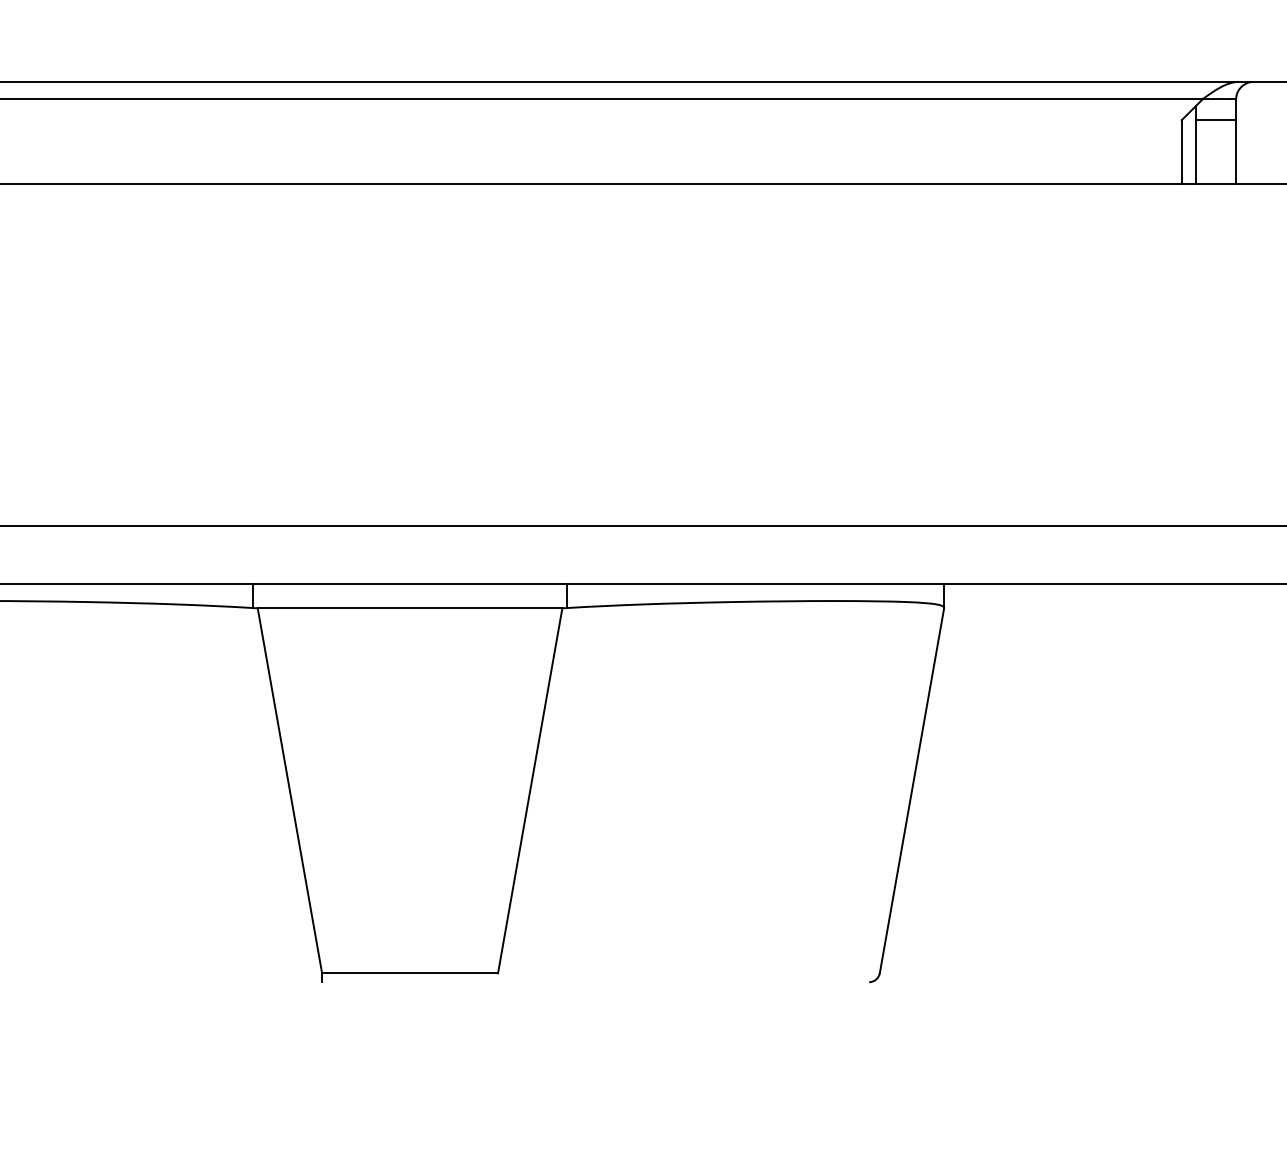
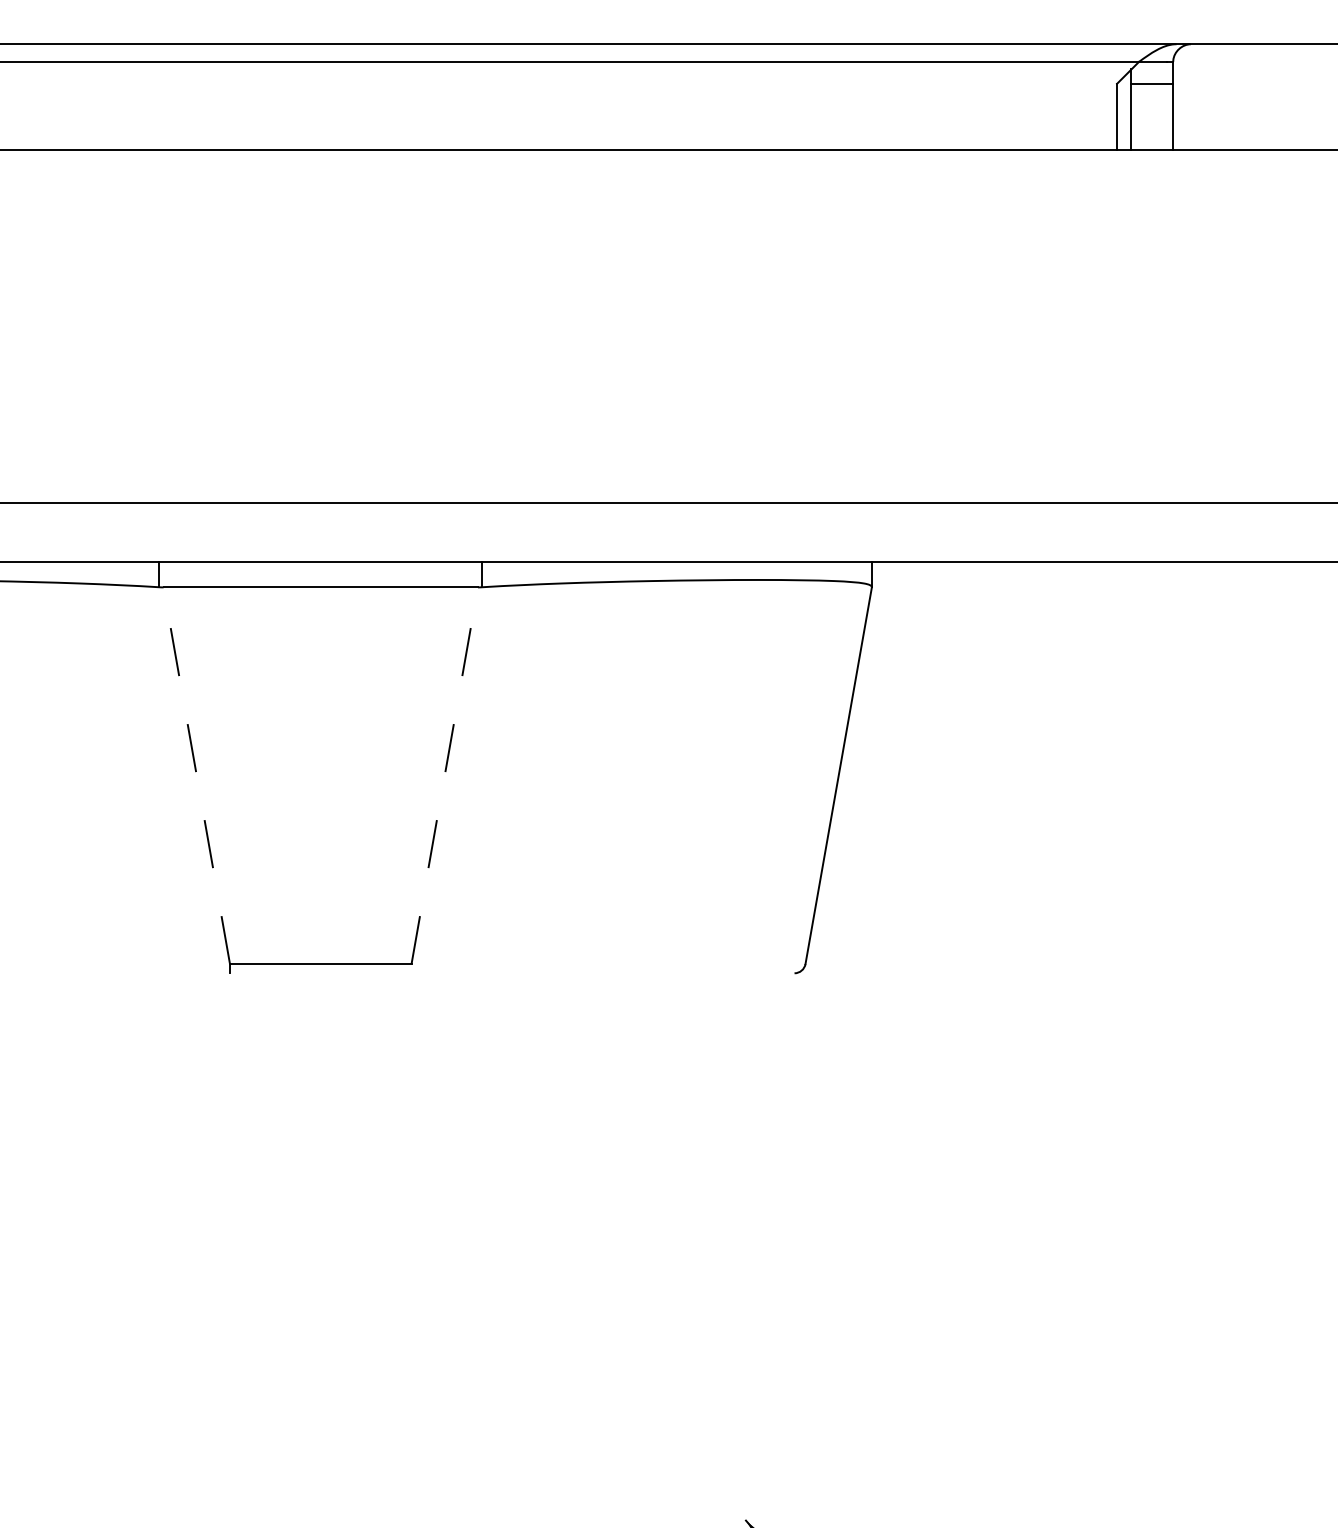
line: (289, 790) -> (196, 775), solid -> dashed
line: (529, 790) -> (444, 775), solid -> dashed

